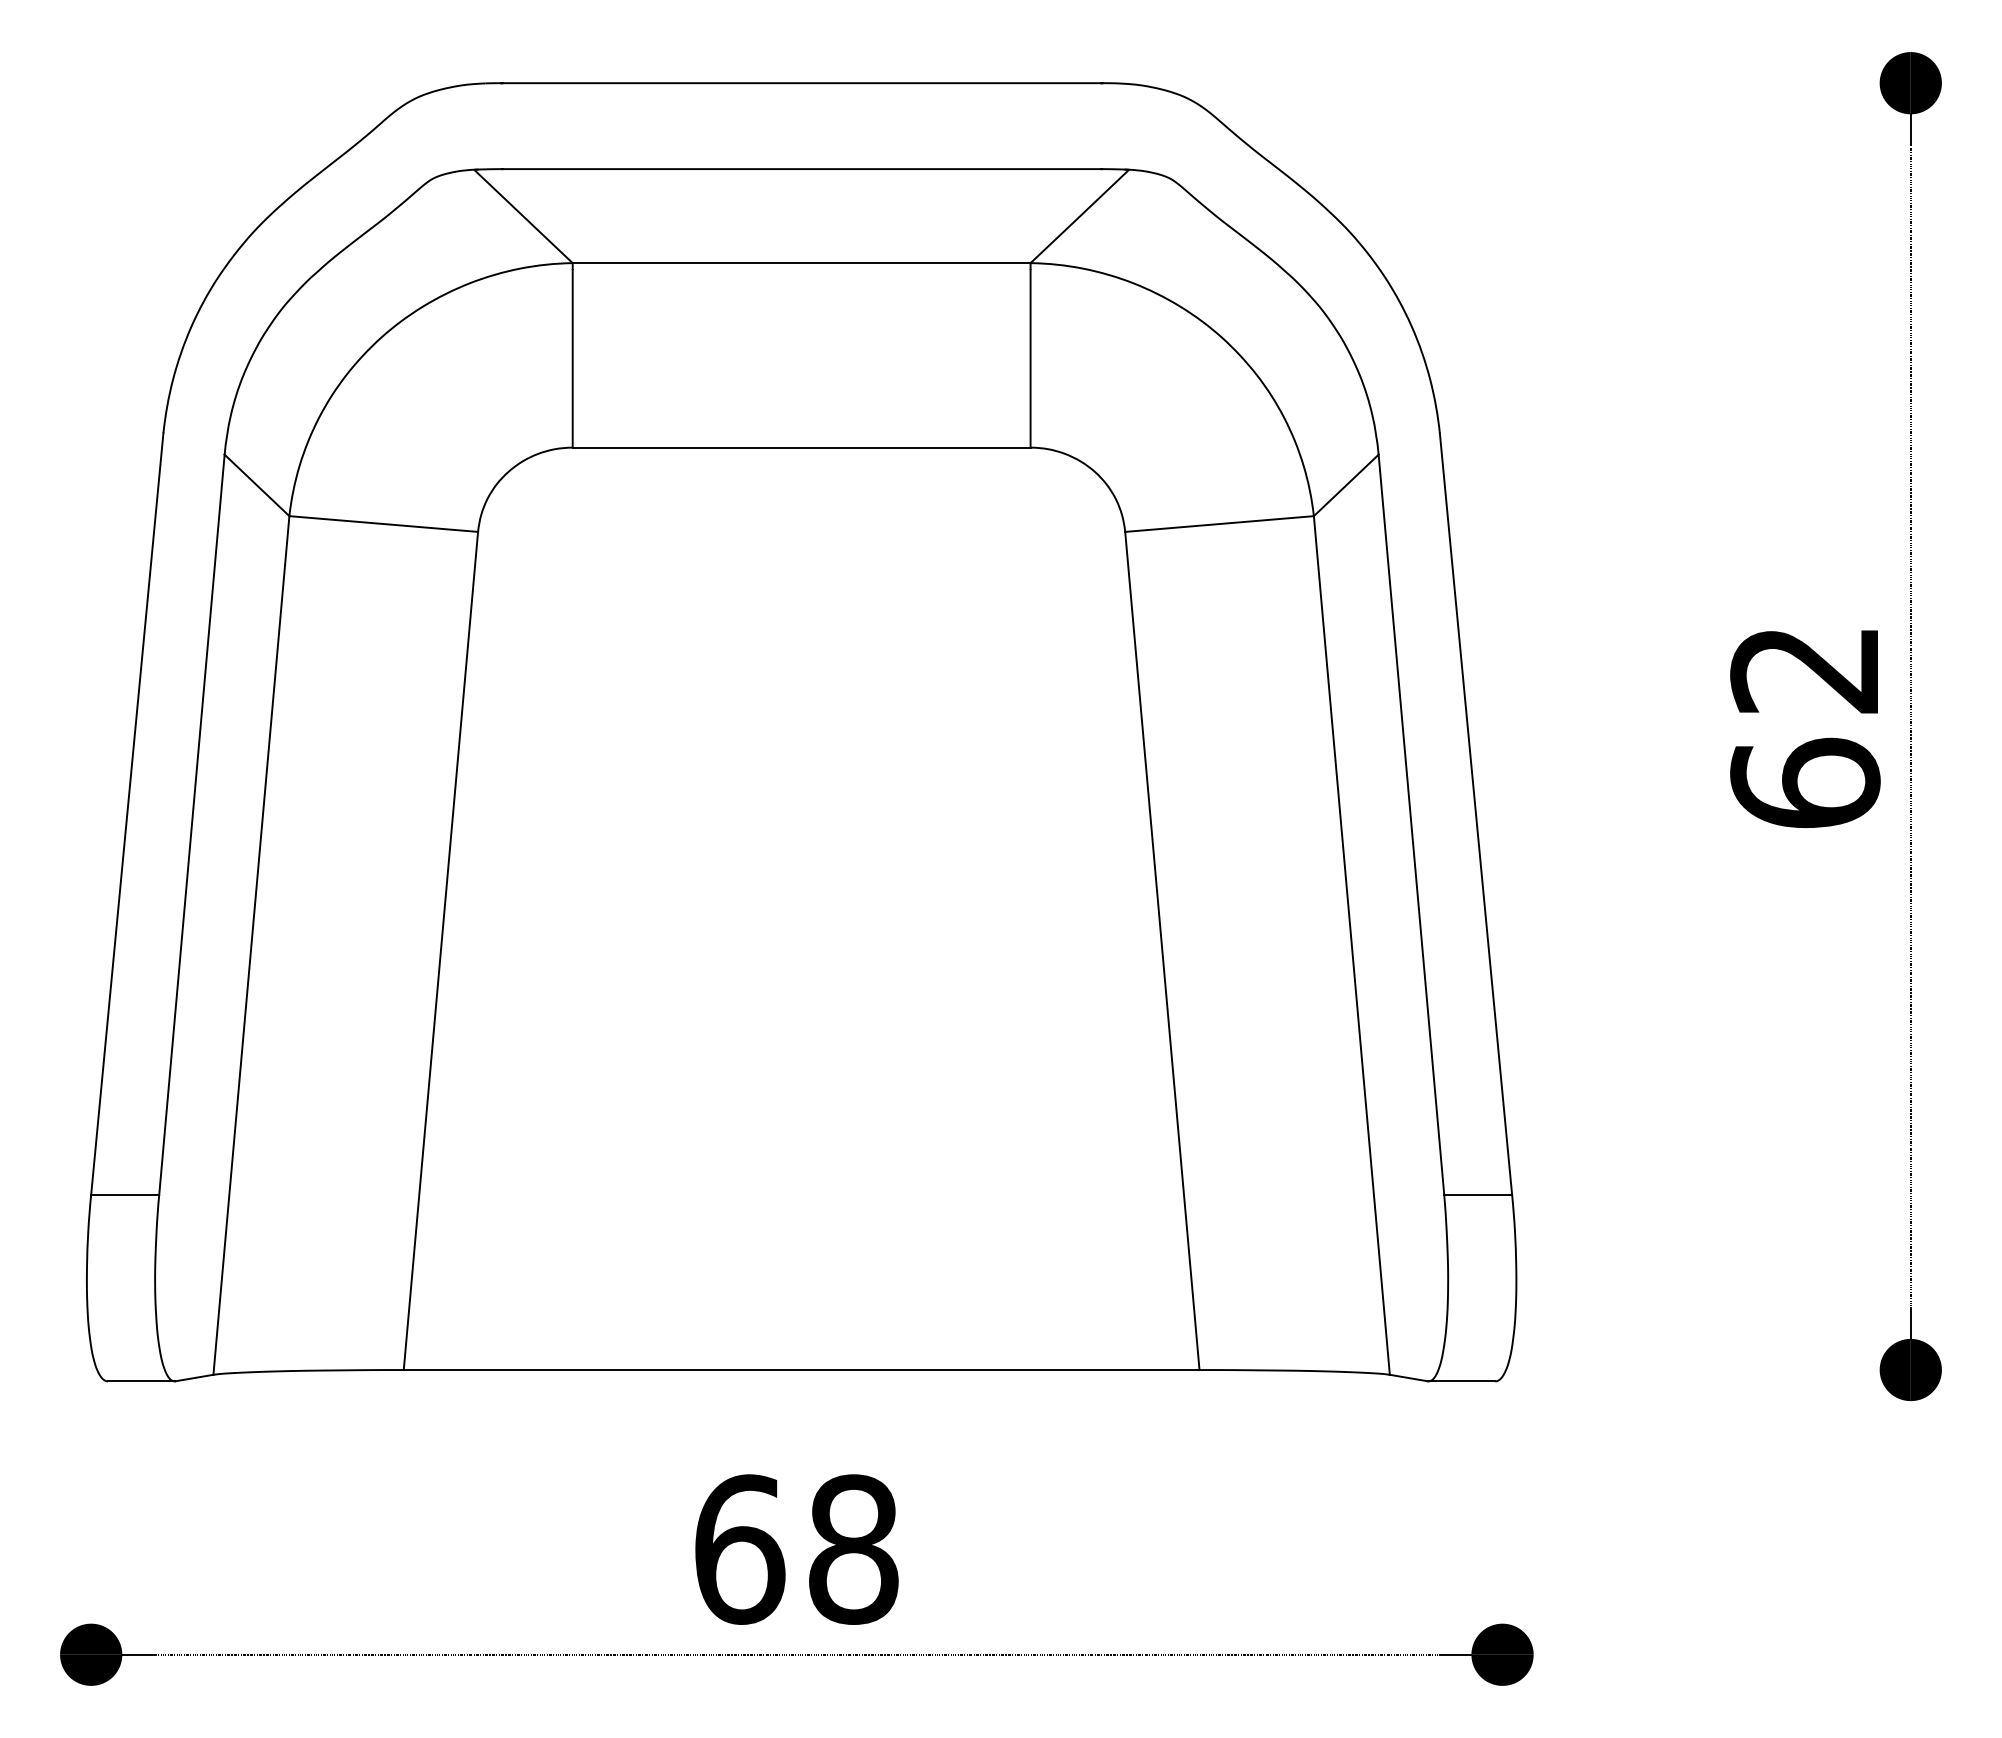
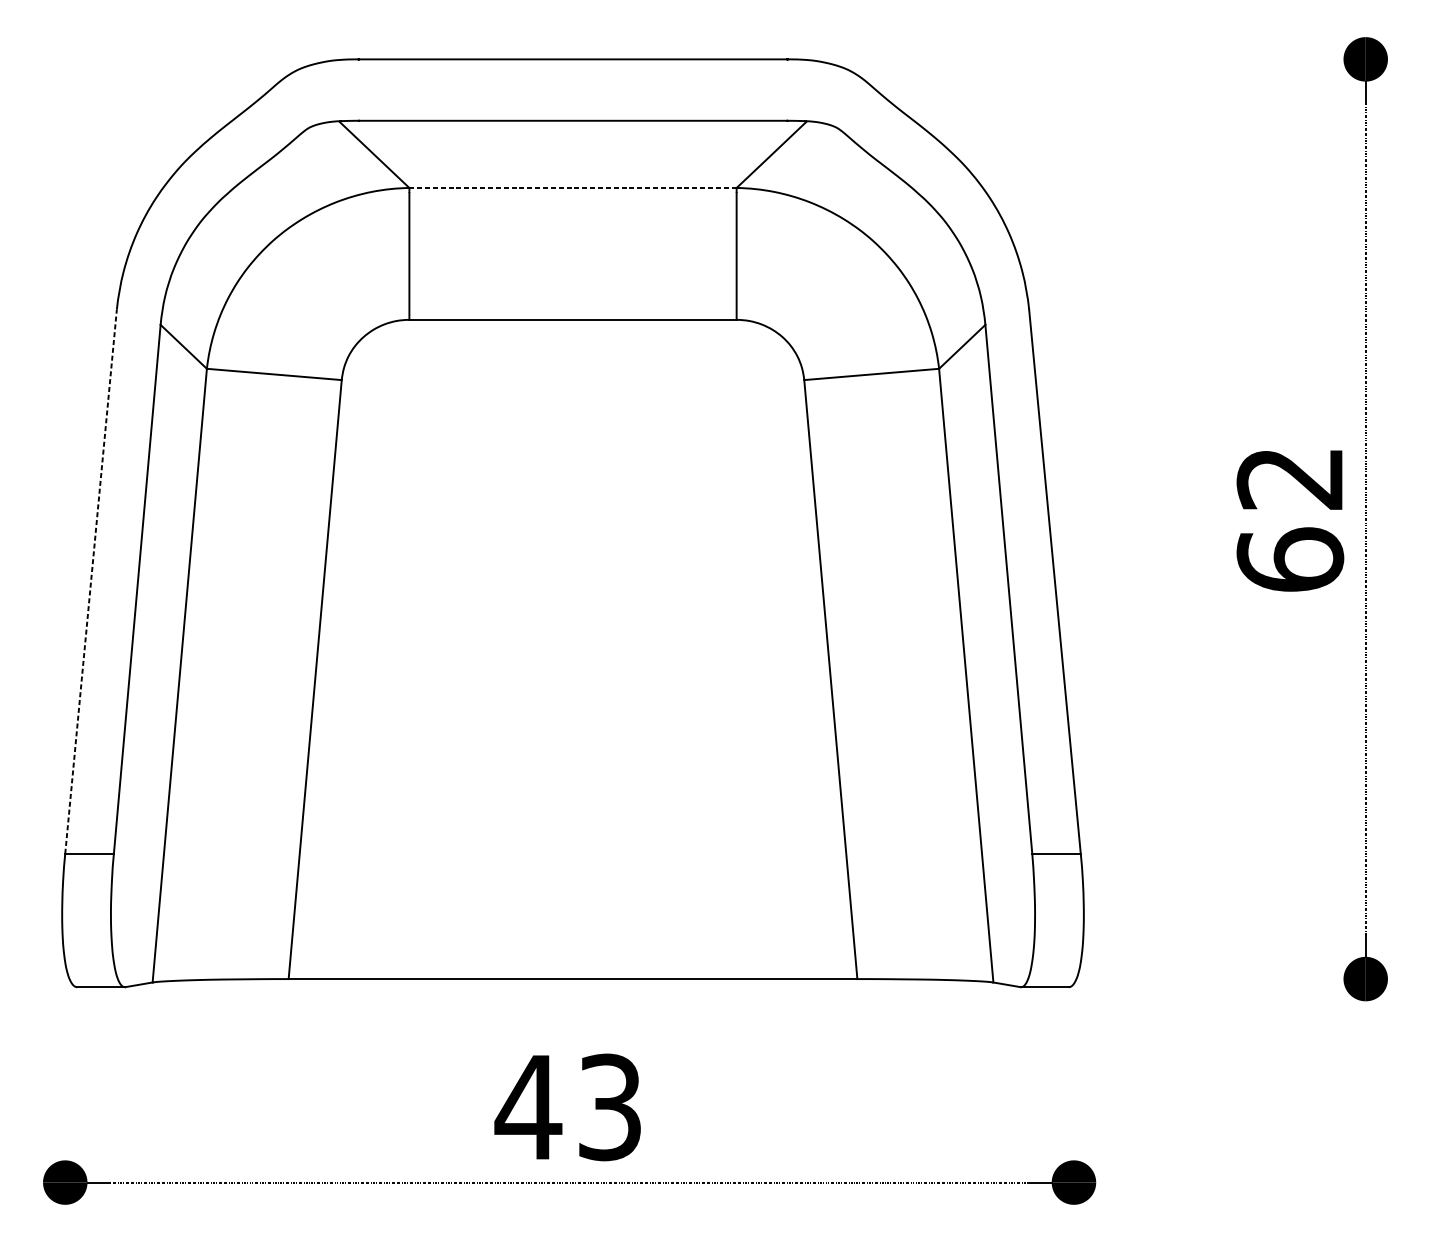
line: (801, 263) -> (572, 188), solid -> dashed
line: (127, 813) -> (91, 581), solid -> dashed
text: (794, 1549) -> (567, 1107), 68 -> 43

